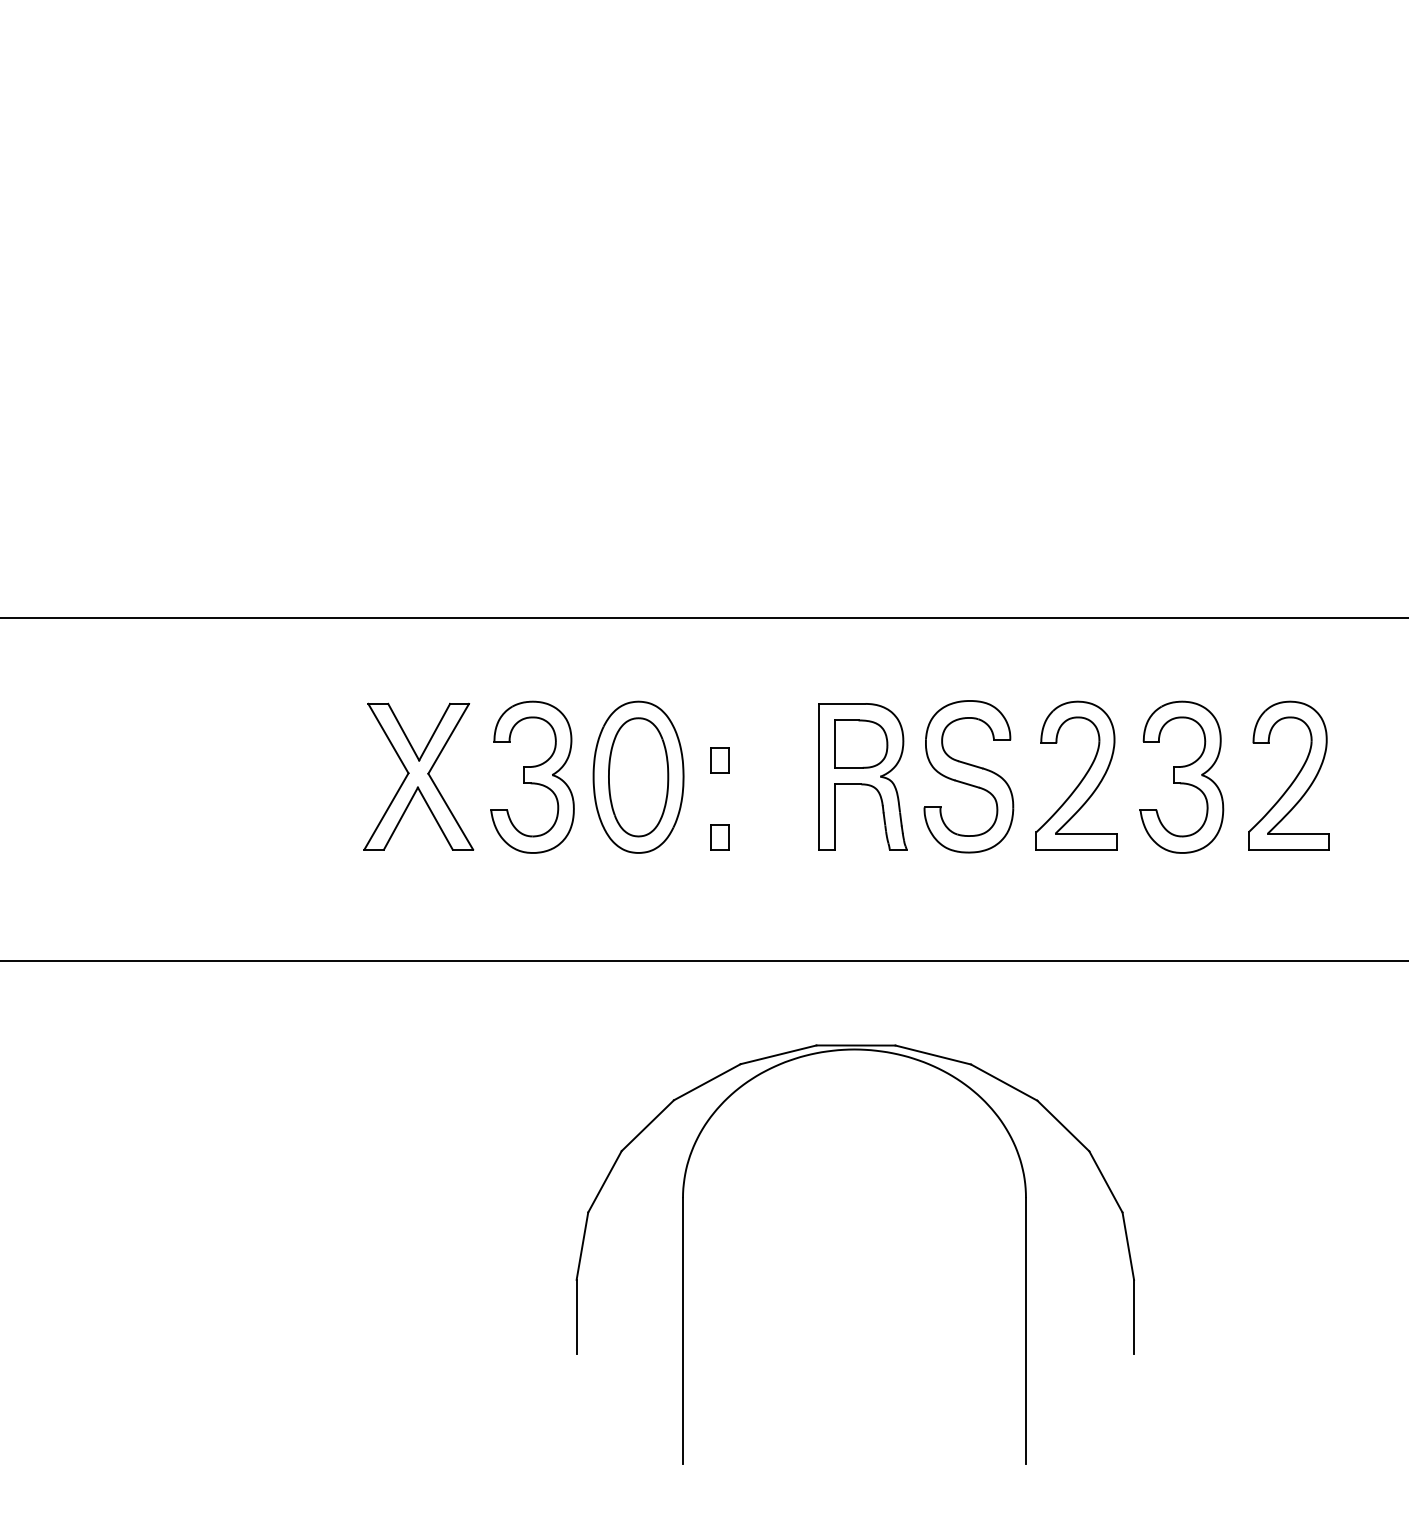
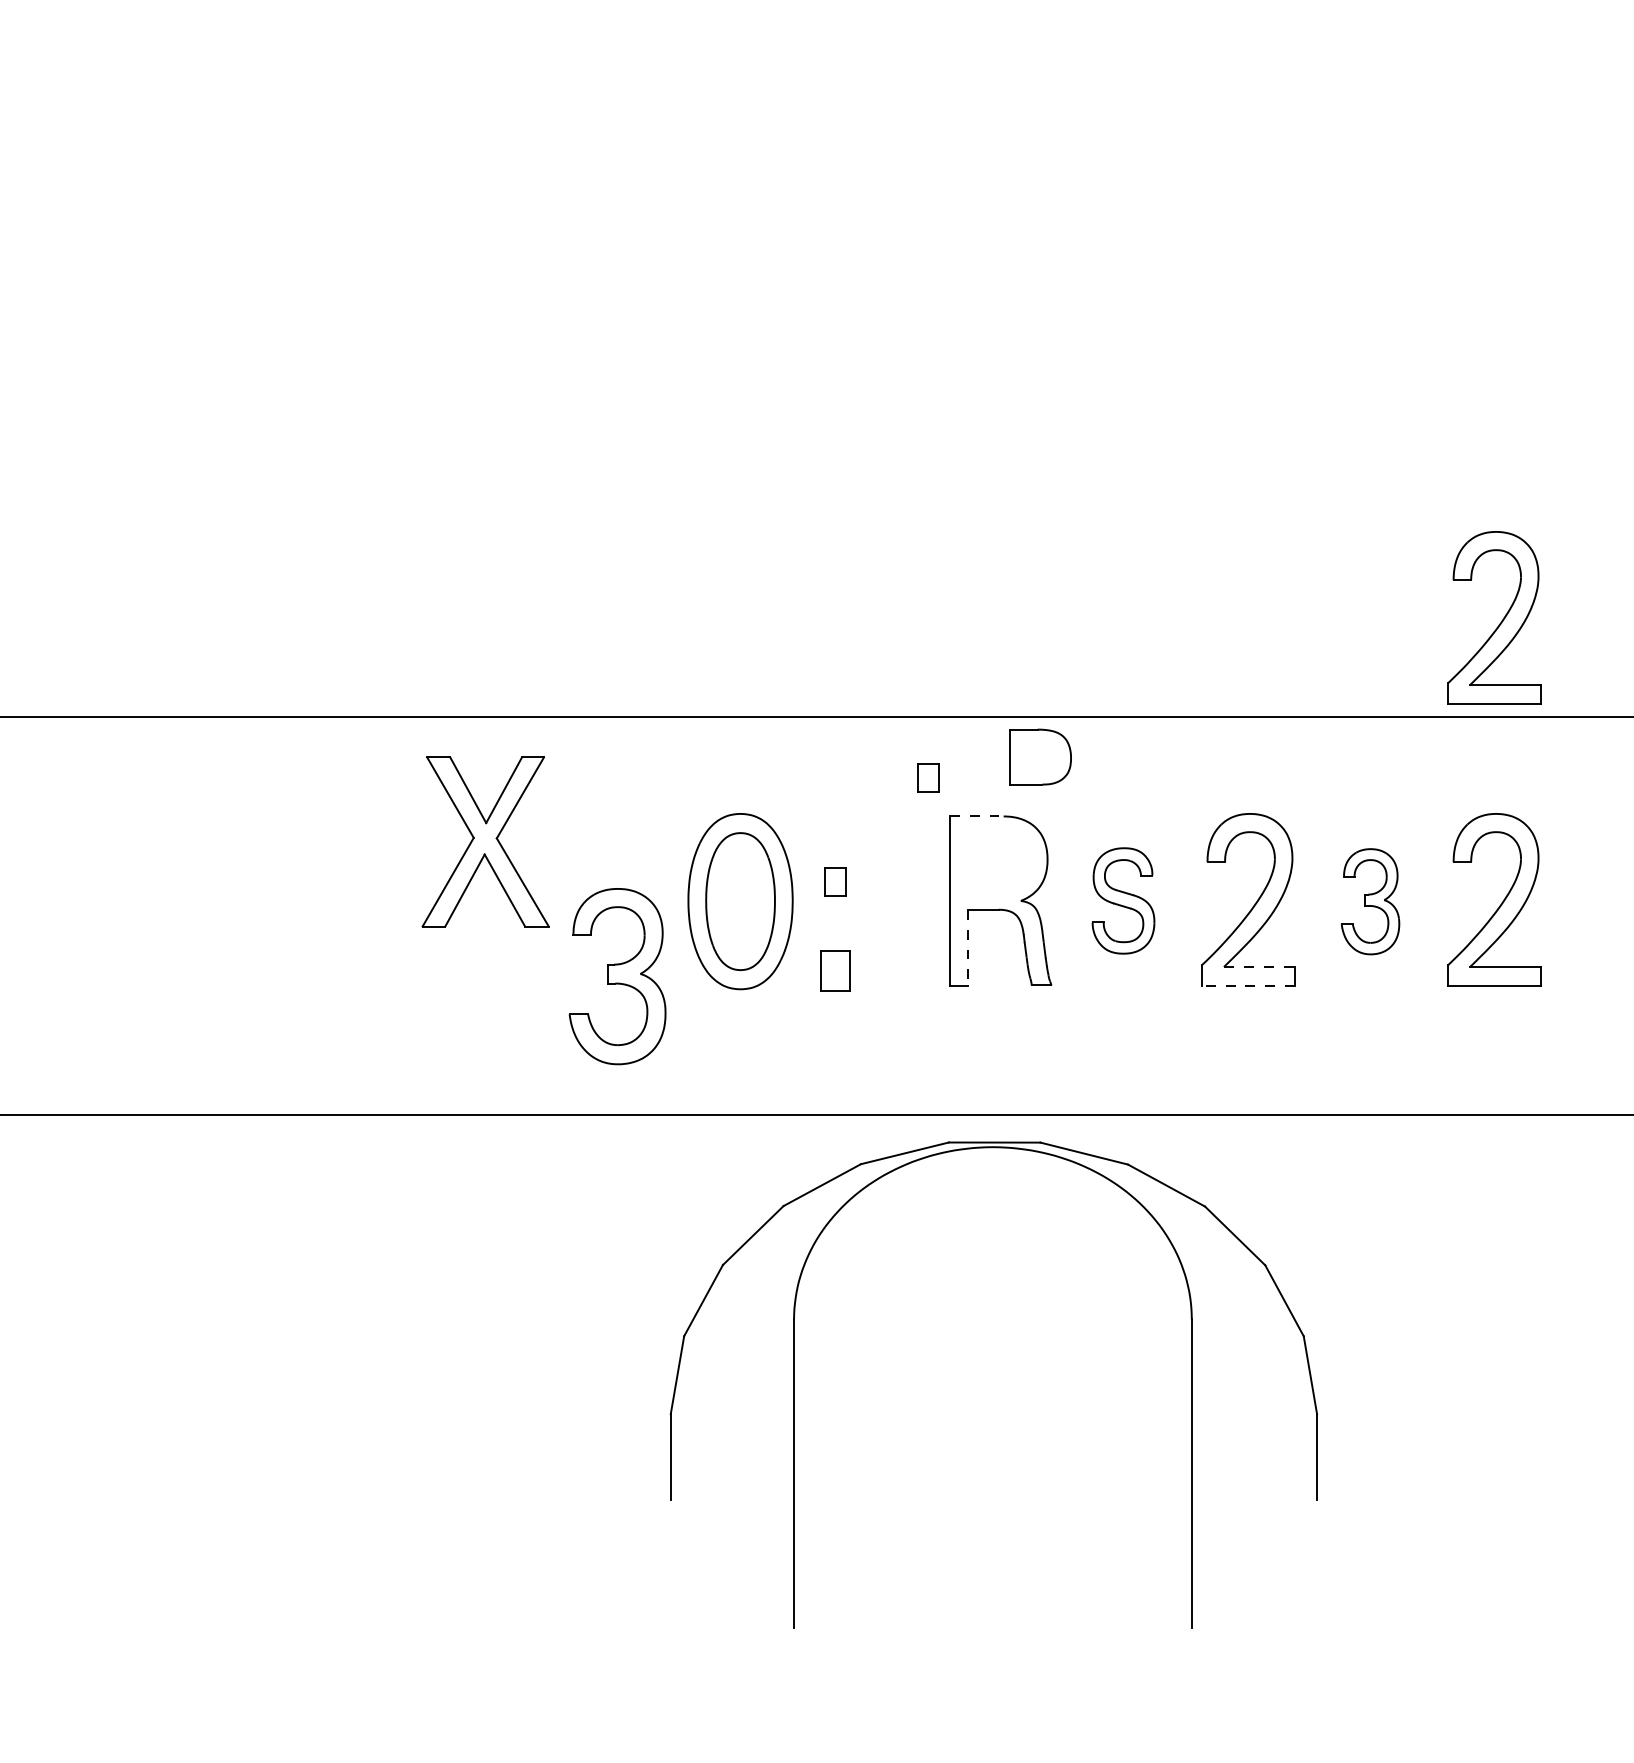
part: (1294, 534) -> (1501, 620), added
part: (800, 670) -> (928, 777), added
line: (842, 703) -> (976, 816), solid -> dashed
part: (861, 743) -> (1040, 756), moved
part: (418, 776) -> (485, 841), moved
part: (968, 776) -> (1123, 900), size x0.6
part: (532, 777) -> (617, 976), moved
part: (1181, 777) -> (1370, 901), size x0.6
line: (835, 816) -> (968, 947), solid -> dashed
line: (1086, 834) -> (1259, 967), solid -> dashed
part: (720, 837) -> (835, 971), size x1.4
line: (1076, 849) -> (1248, 985), solid -> dashed
part: (1025, 1254) -> (1191, 1384), moved

